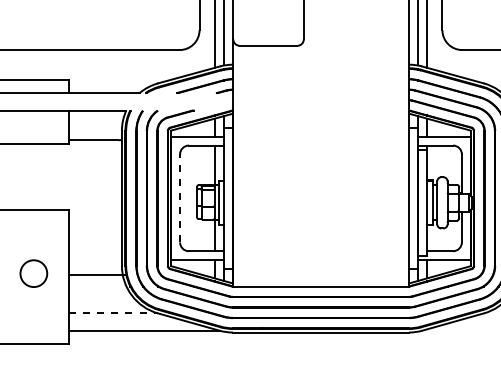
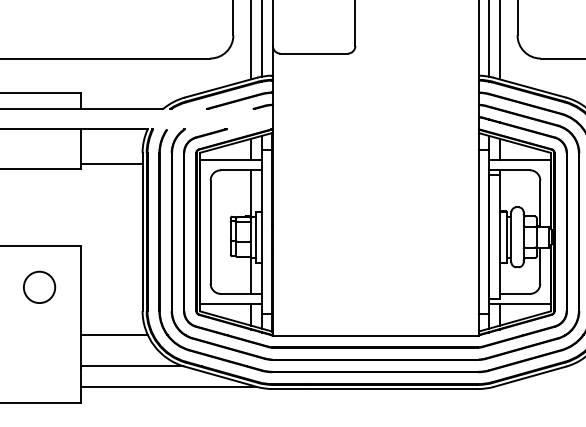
line: (180, 197) -> (211, 231), dashed -> solid
circle: (33, 273) -> (39, 287), moved
line: (97, 274) -> (114, 335), moved
line: (112, 313) -> (131, 366), dashed -> solid

